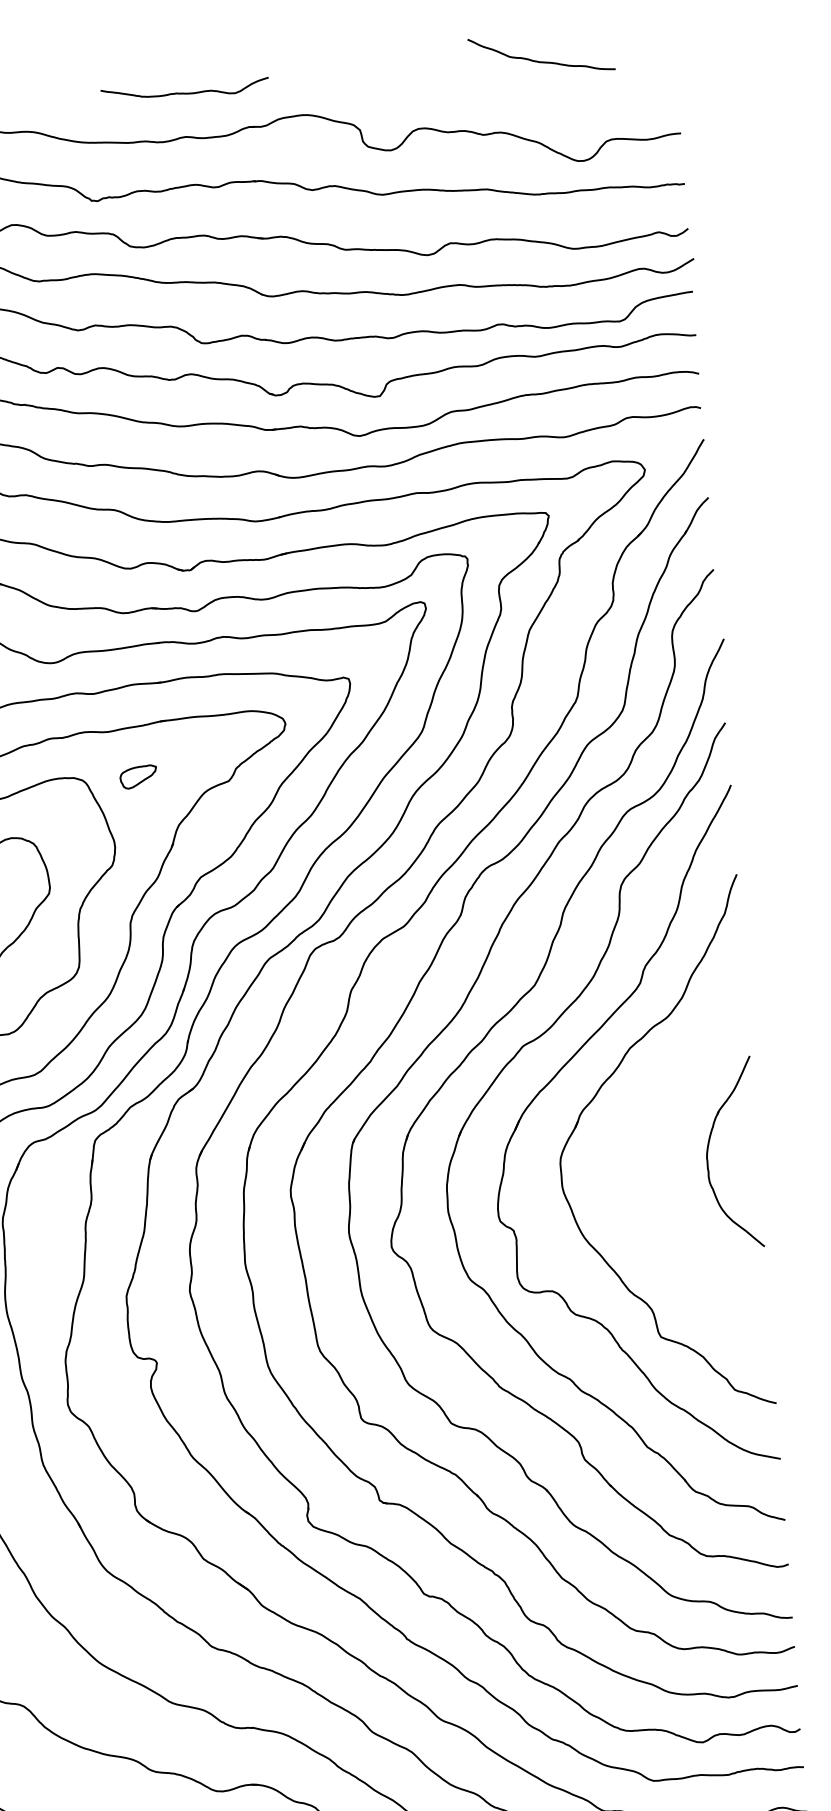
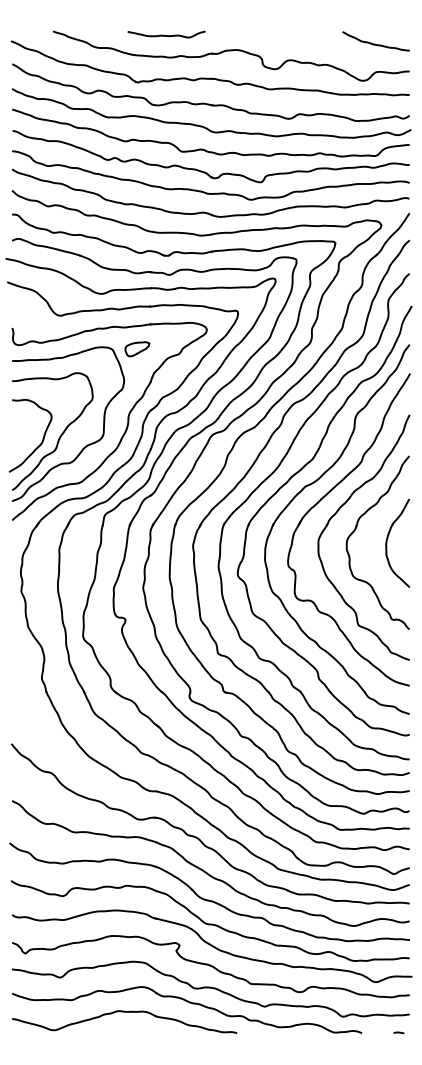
curve: (538, 59) -> (374, 43), moved
curve: (184, 92) -> (166, 35), moved
part: (138, 777) -> (137, 349), size x1.43
part: (640, 1130) -> (356, 529), added

